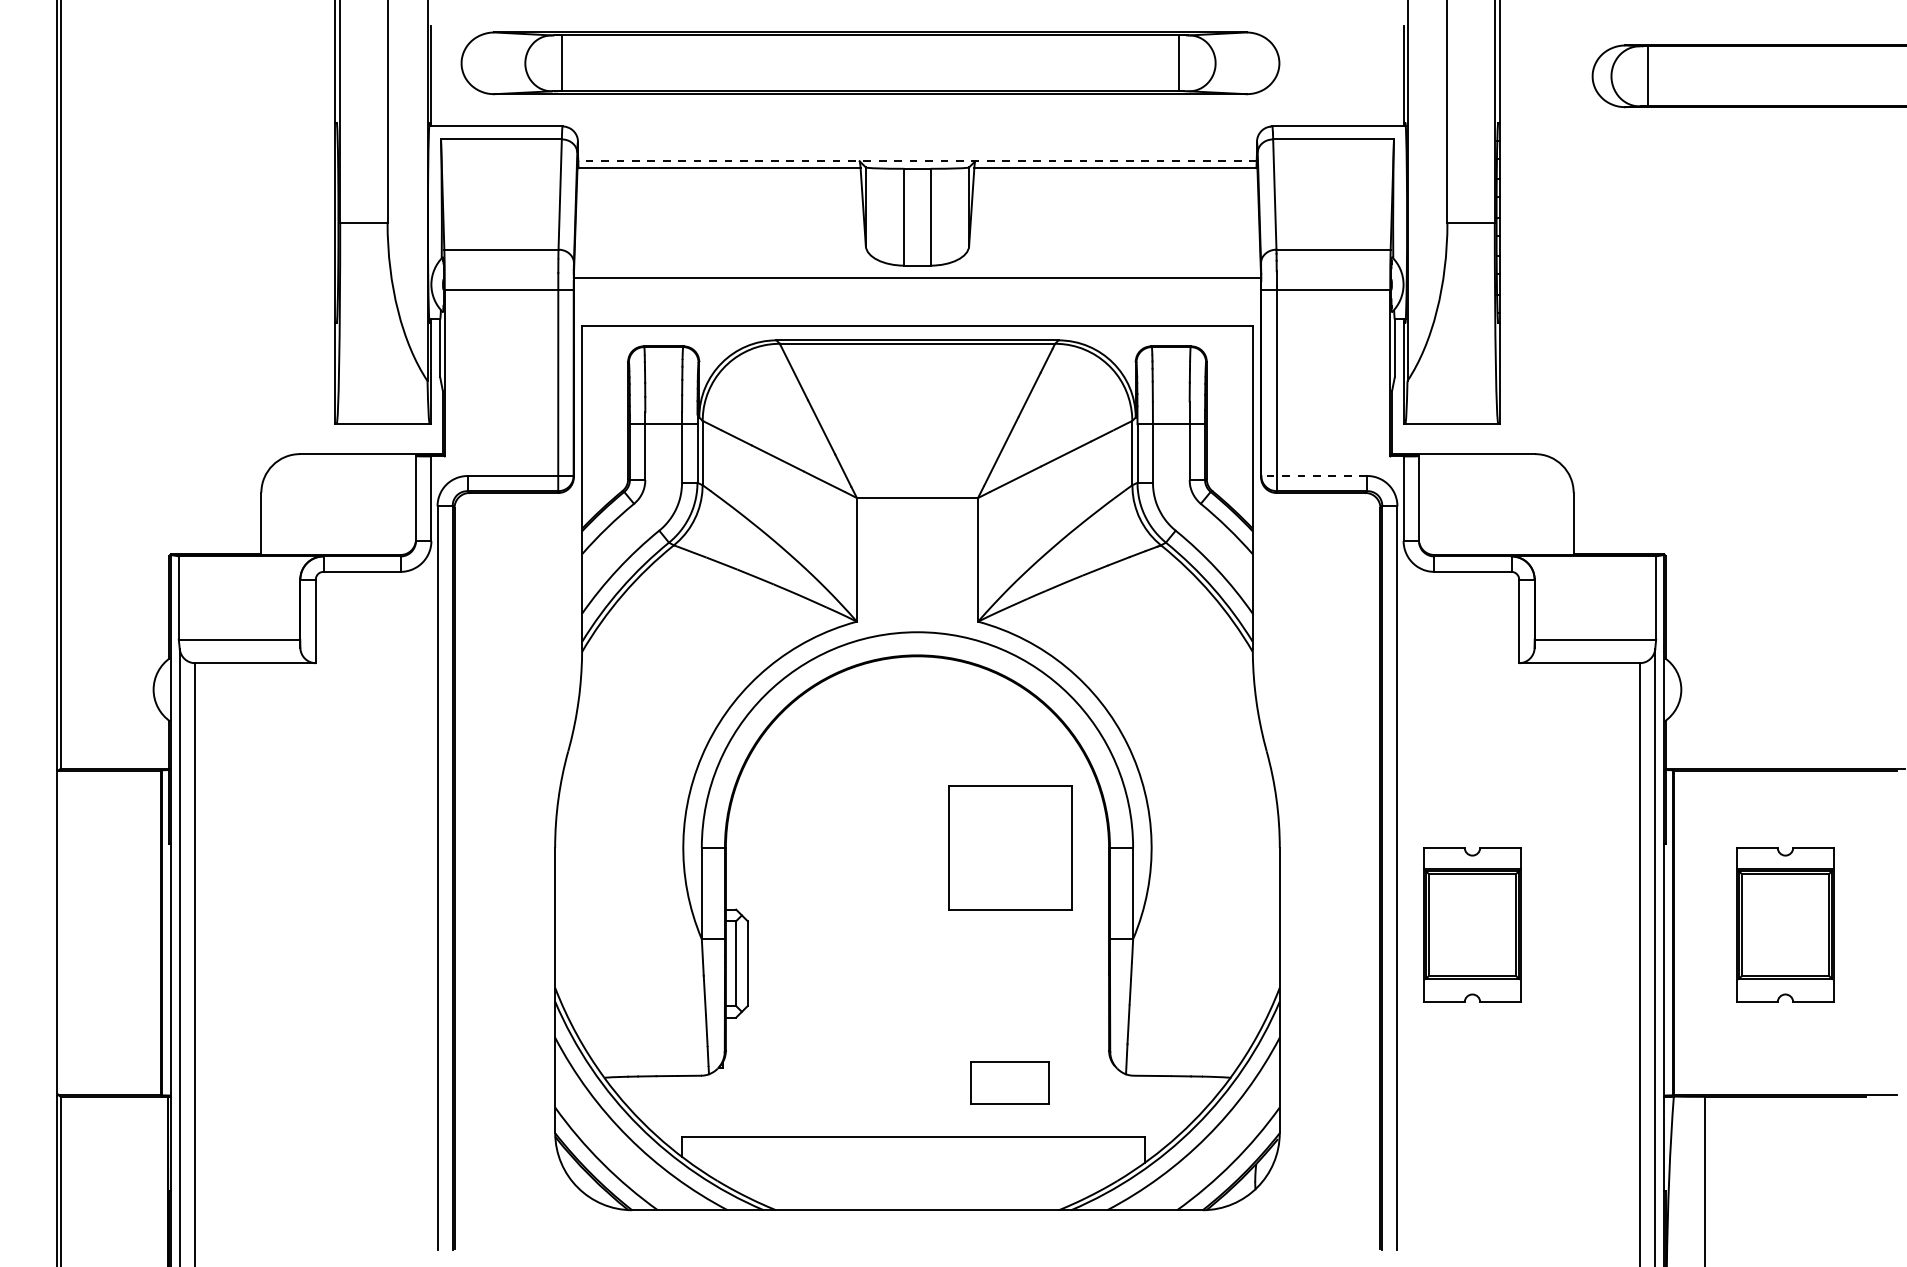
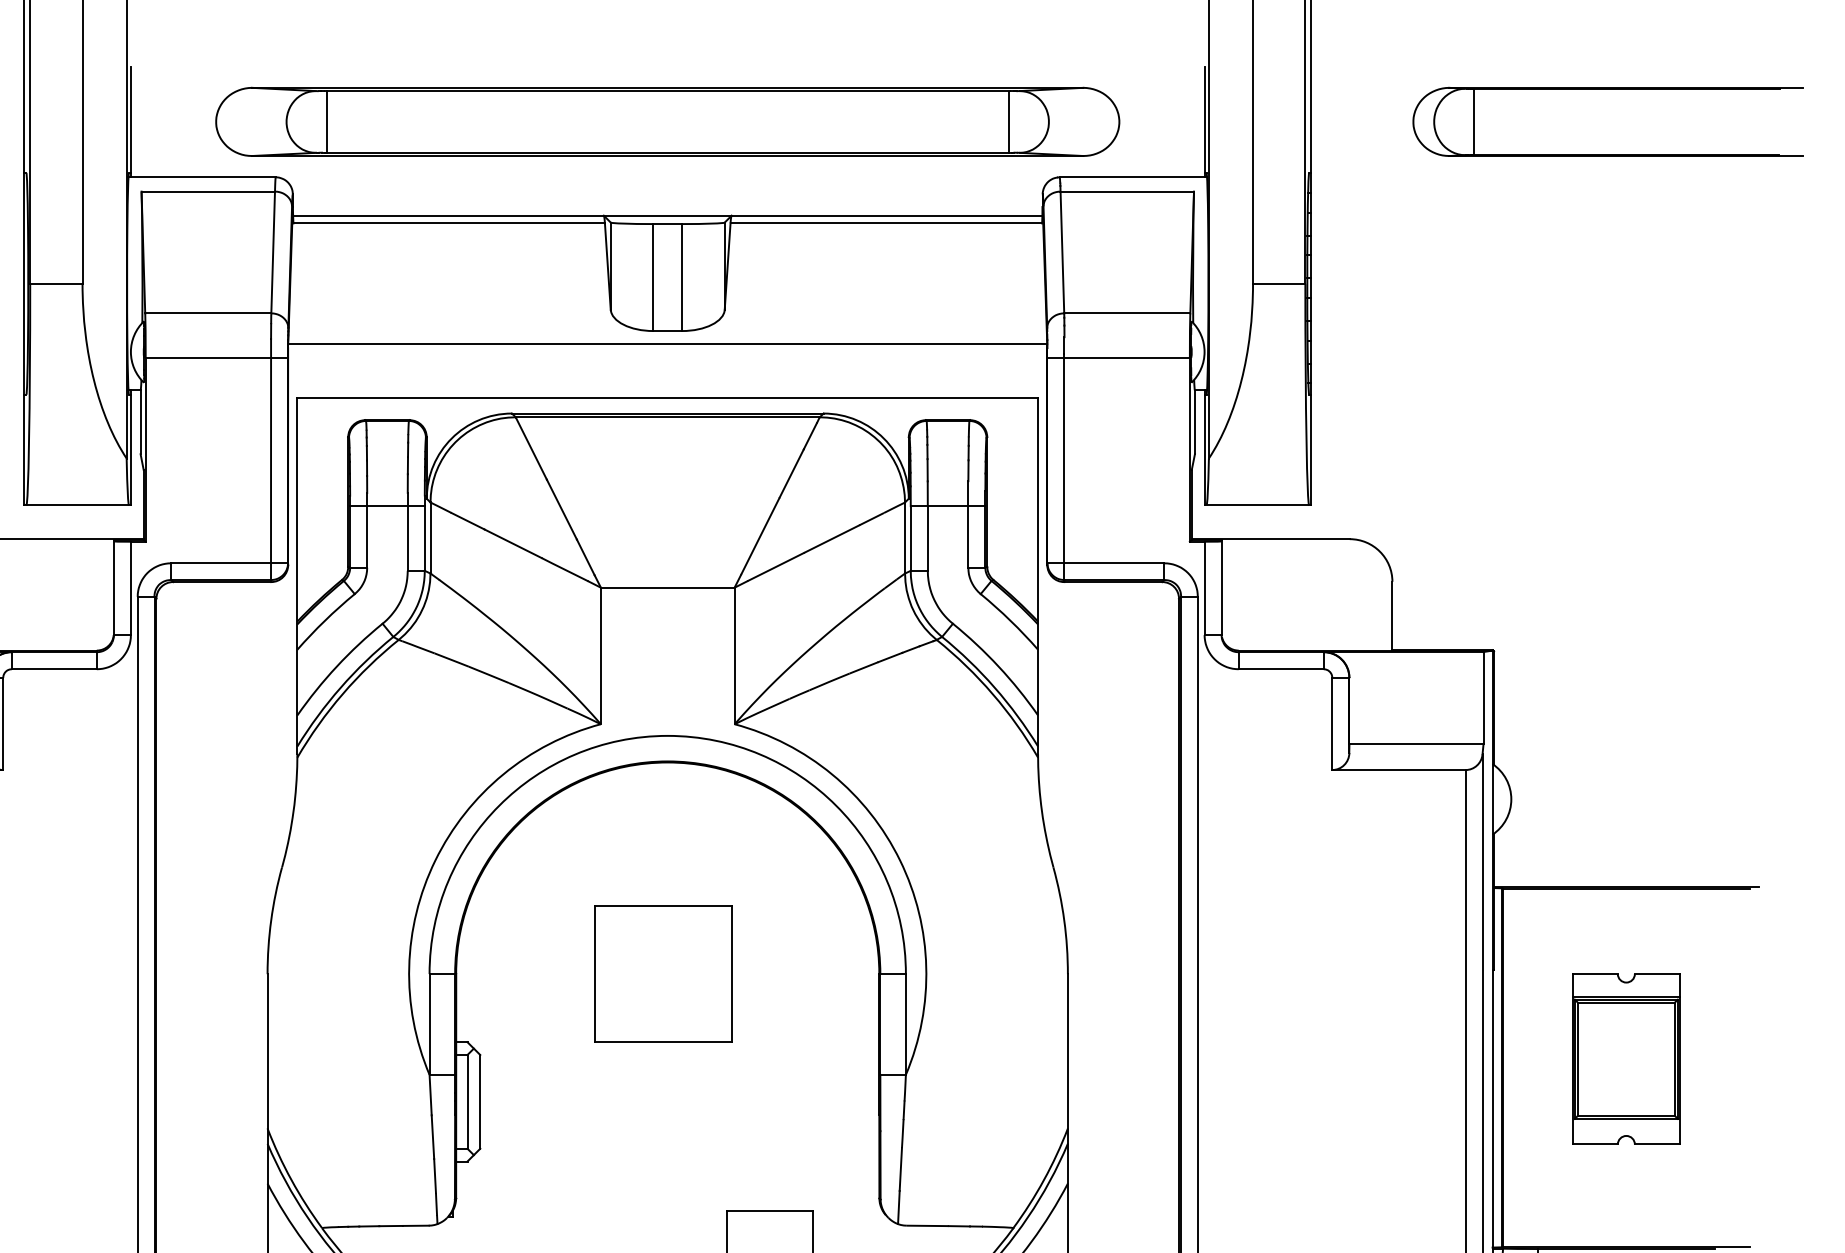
part: (870, 63) -> (667, 122), moved
line: (916, 161) -> (666, 215), dashed -> solid
line: (1314, 476) -> (1106, 563), dashed -> solid
part: (1010, 847) -> (663, 973), moved
part: (1472, 924) -> (1280, 1058), removed

